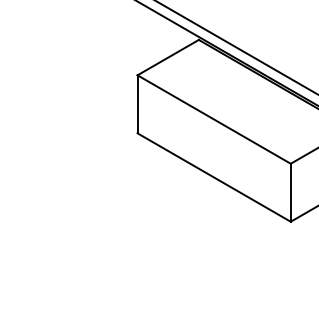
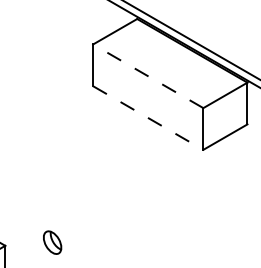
line: (214, 119) -> (148, 76), solid -> dashed
line: (214, 178) -> (148, 118), solid -> dashed

